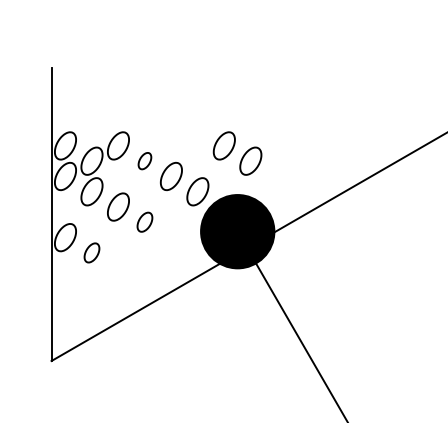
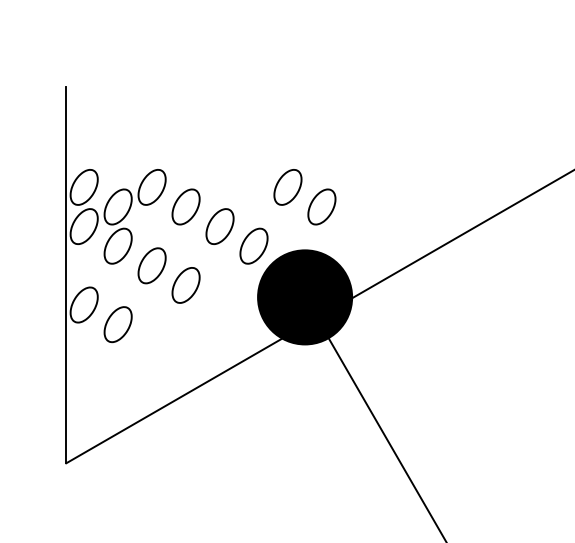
part: (144, 160) -> (185, 206), size x1.67
part: (144, 221) -> (185, 284), size x1.43
part: (91, 252) -> (117, 324), size x1.43

